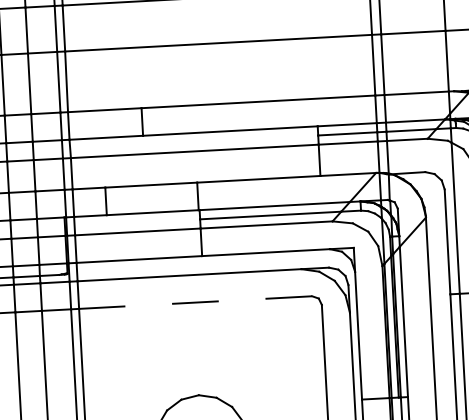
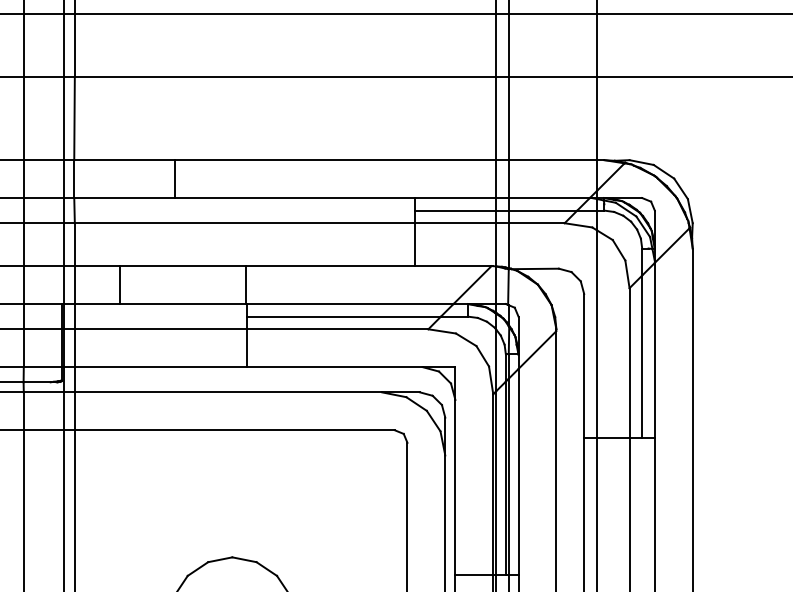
line: (195, 302) -> (234, 430), dashed -> solid

